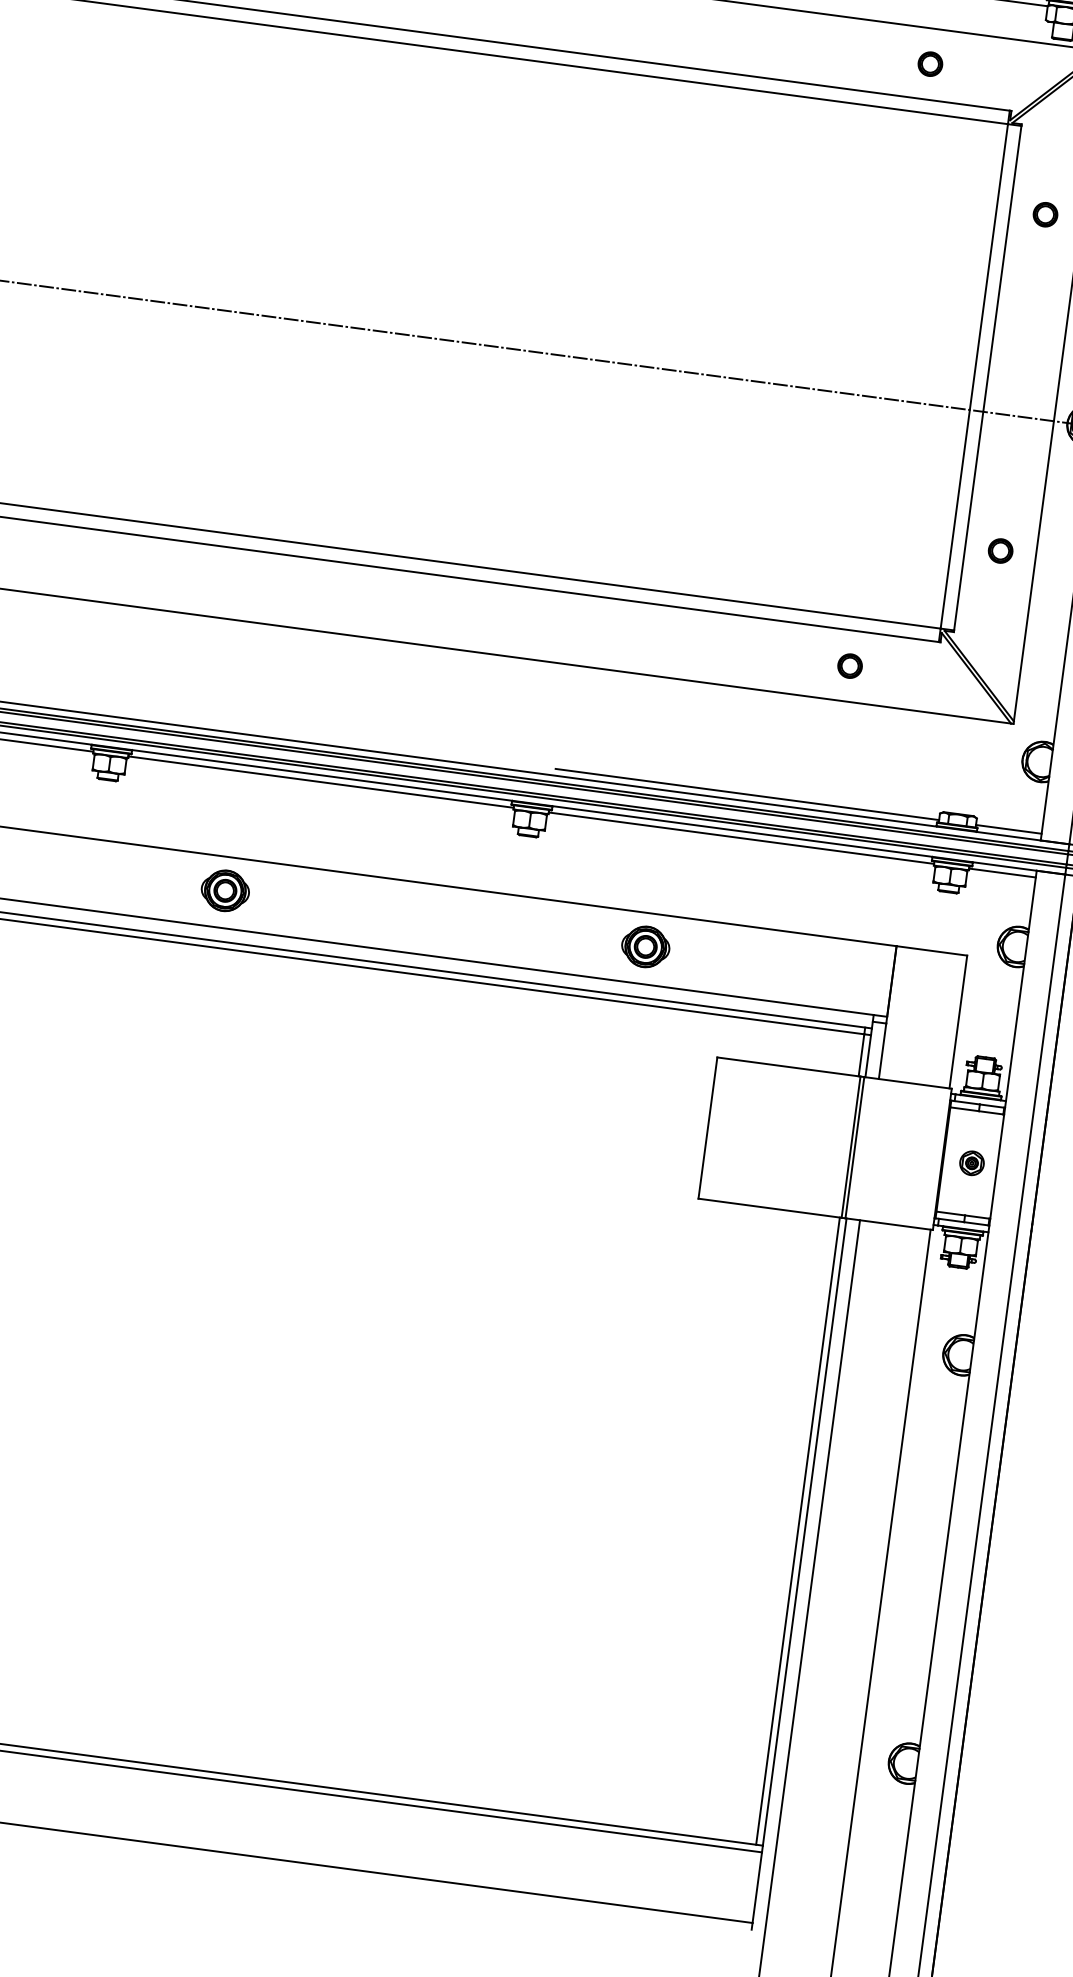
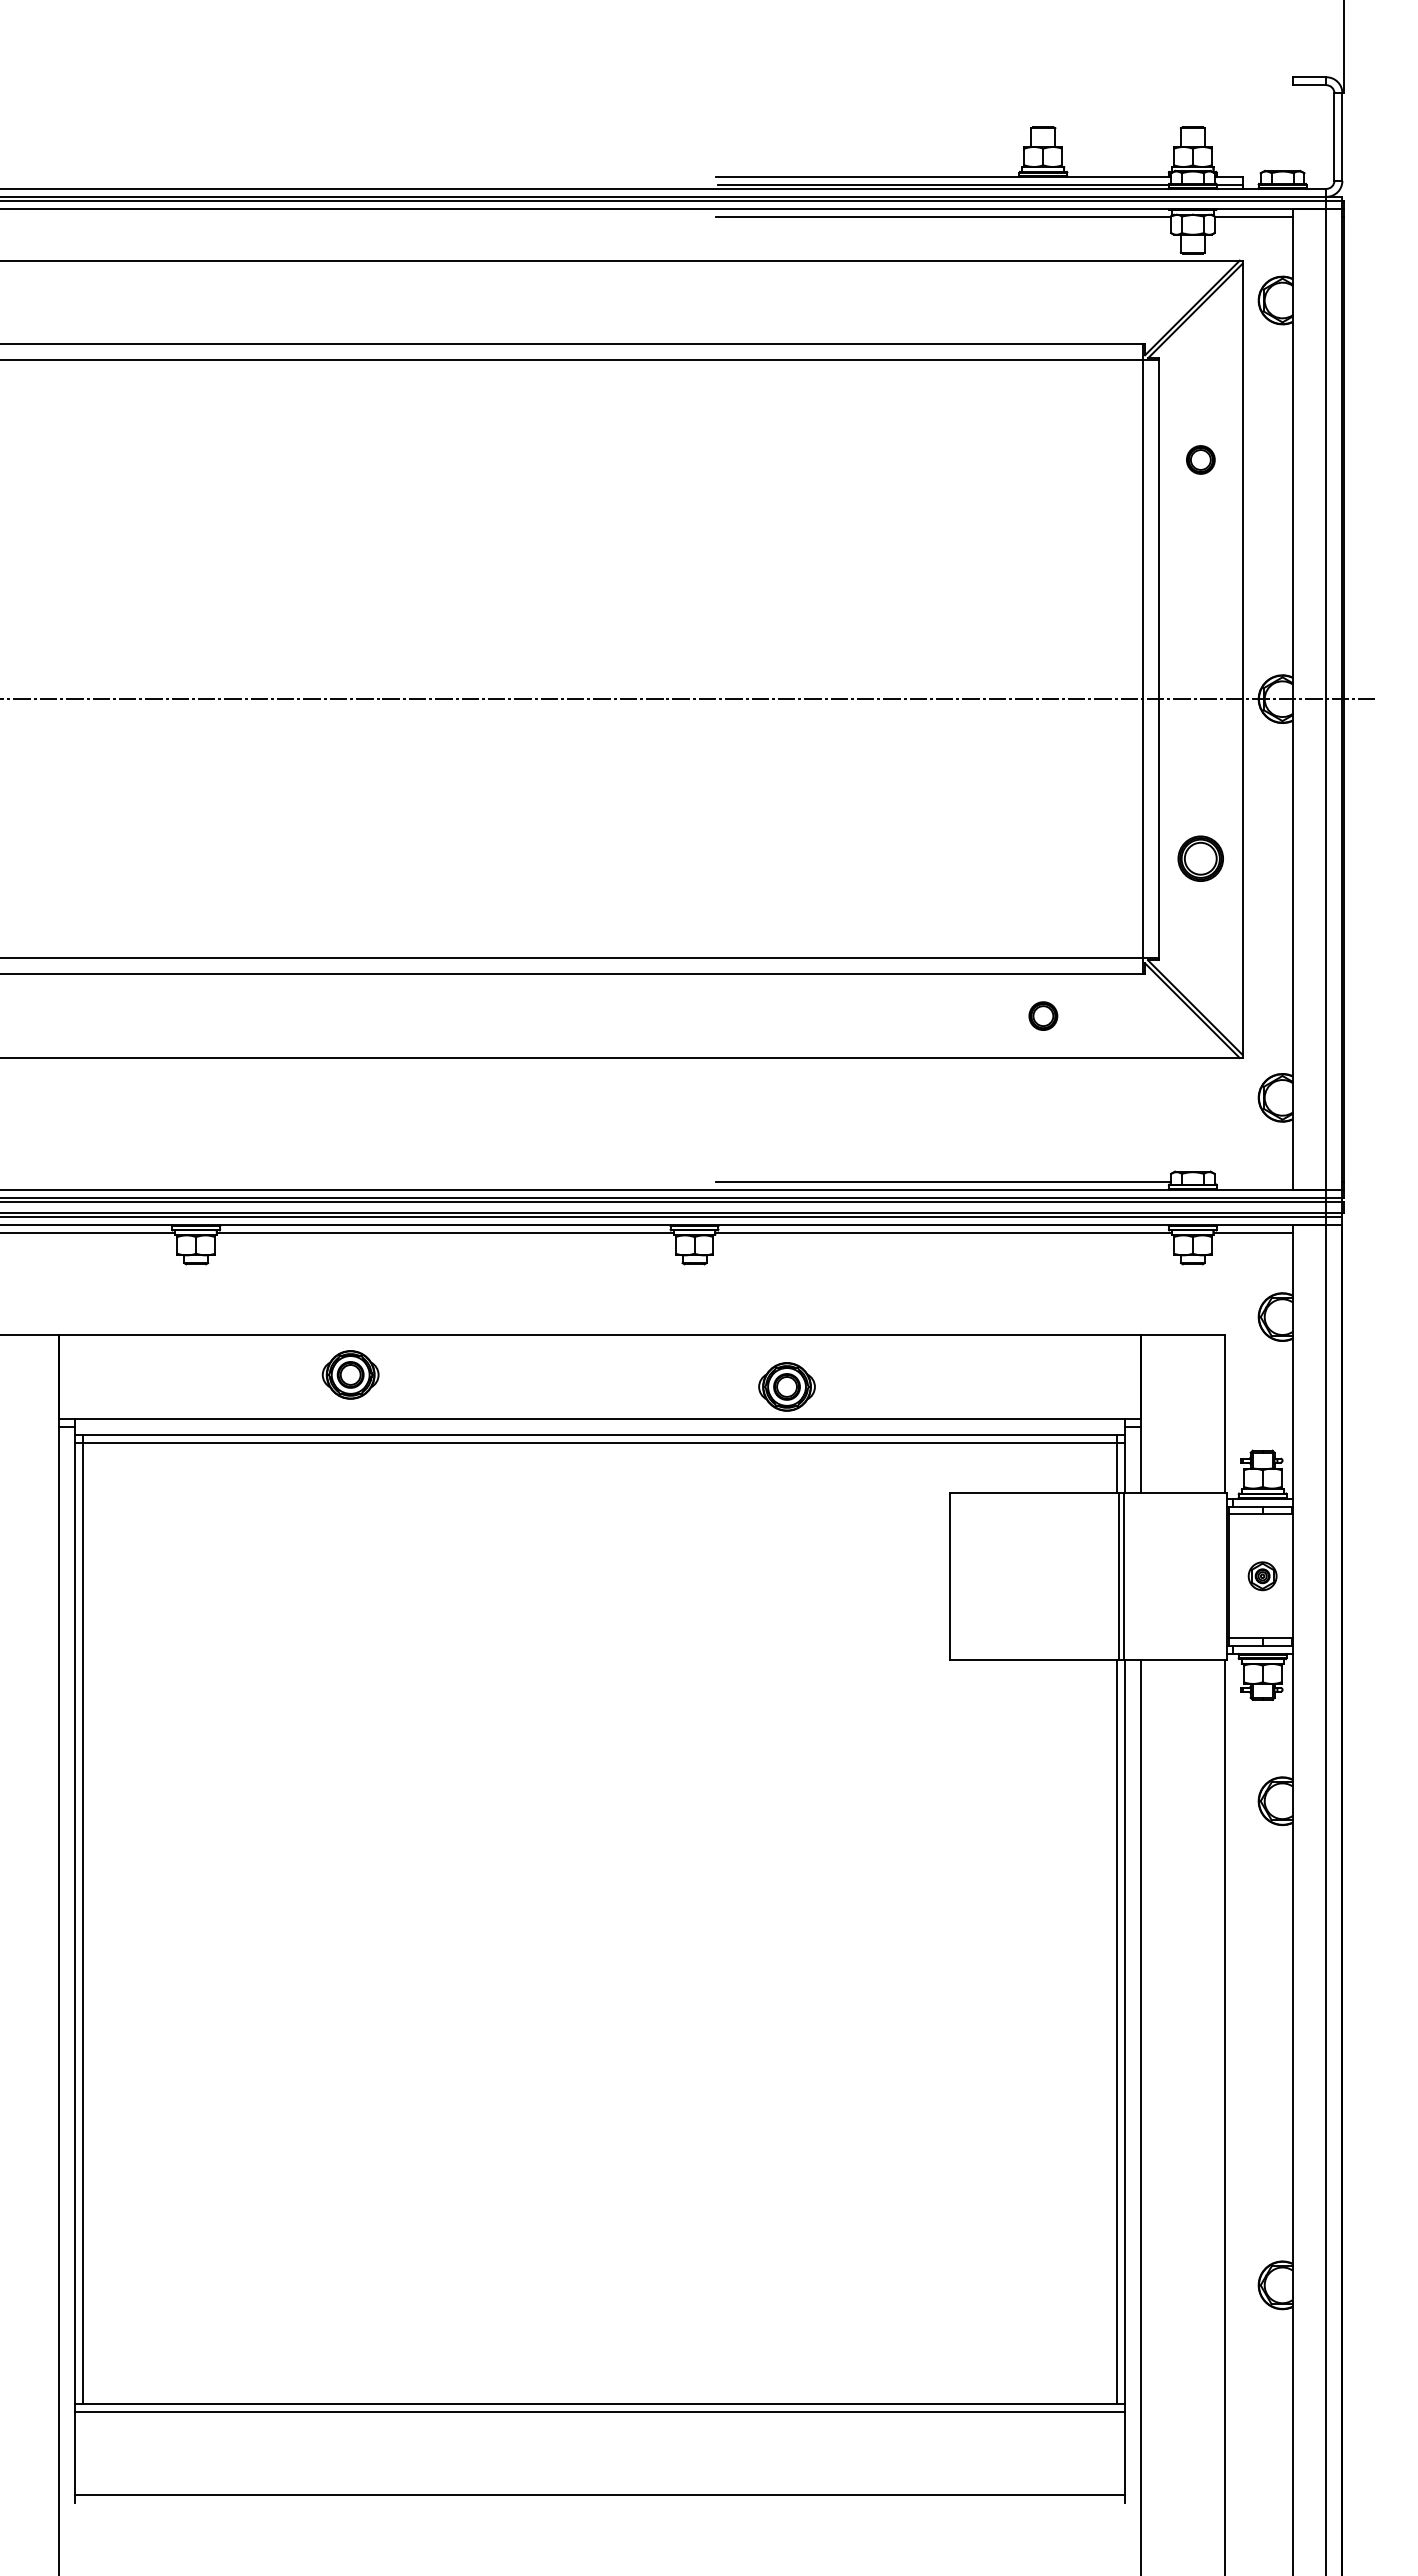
part: (930, 64) -> (1043, 302), removed
part: (1000, 550) -> (1200, 858), size x1.6
line: (1008, 829) -> (1253, 1181), removed
part: (645, 946) -> (786, 1386), moved

